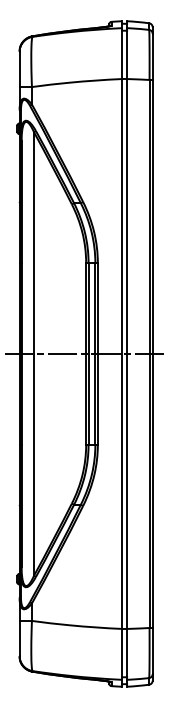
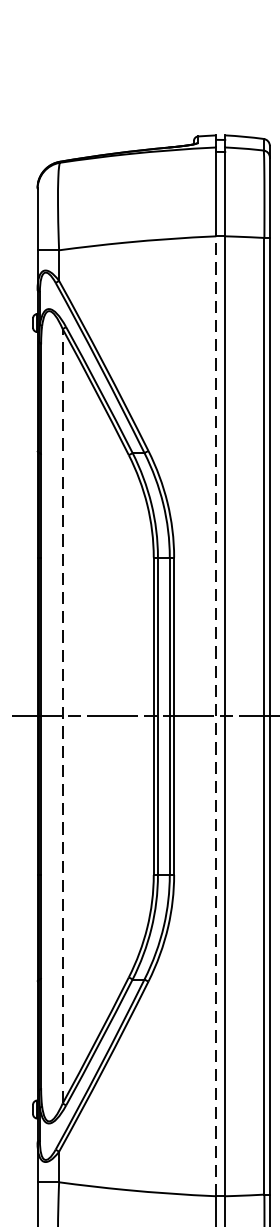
line: (34, 353) -> (63, 715), solid -> dashed
line: (122, 353) -> (217, 715), solid -> dashed

